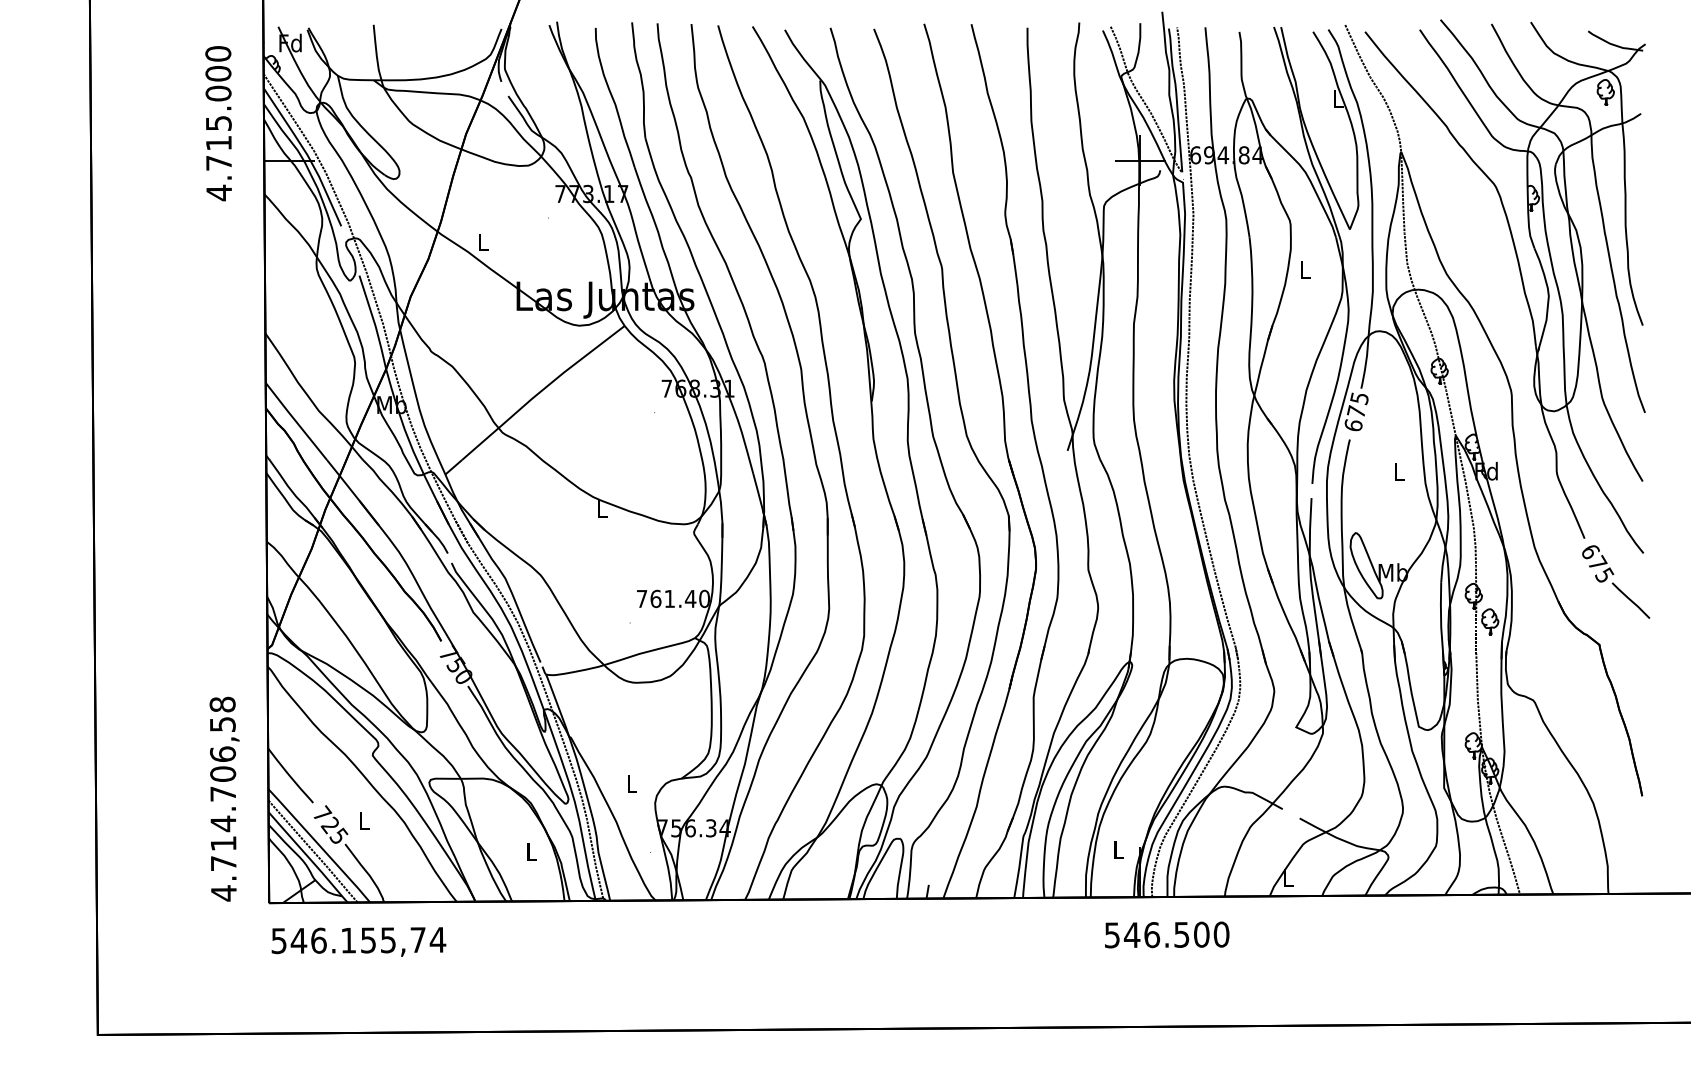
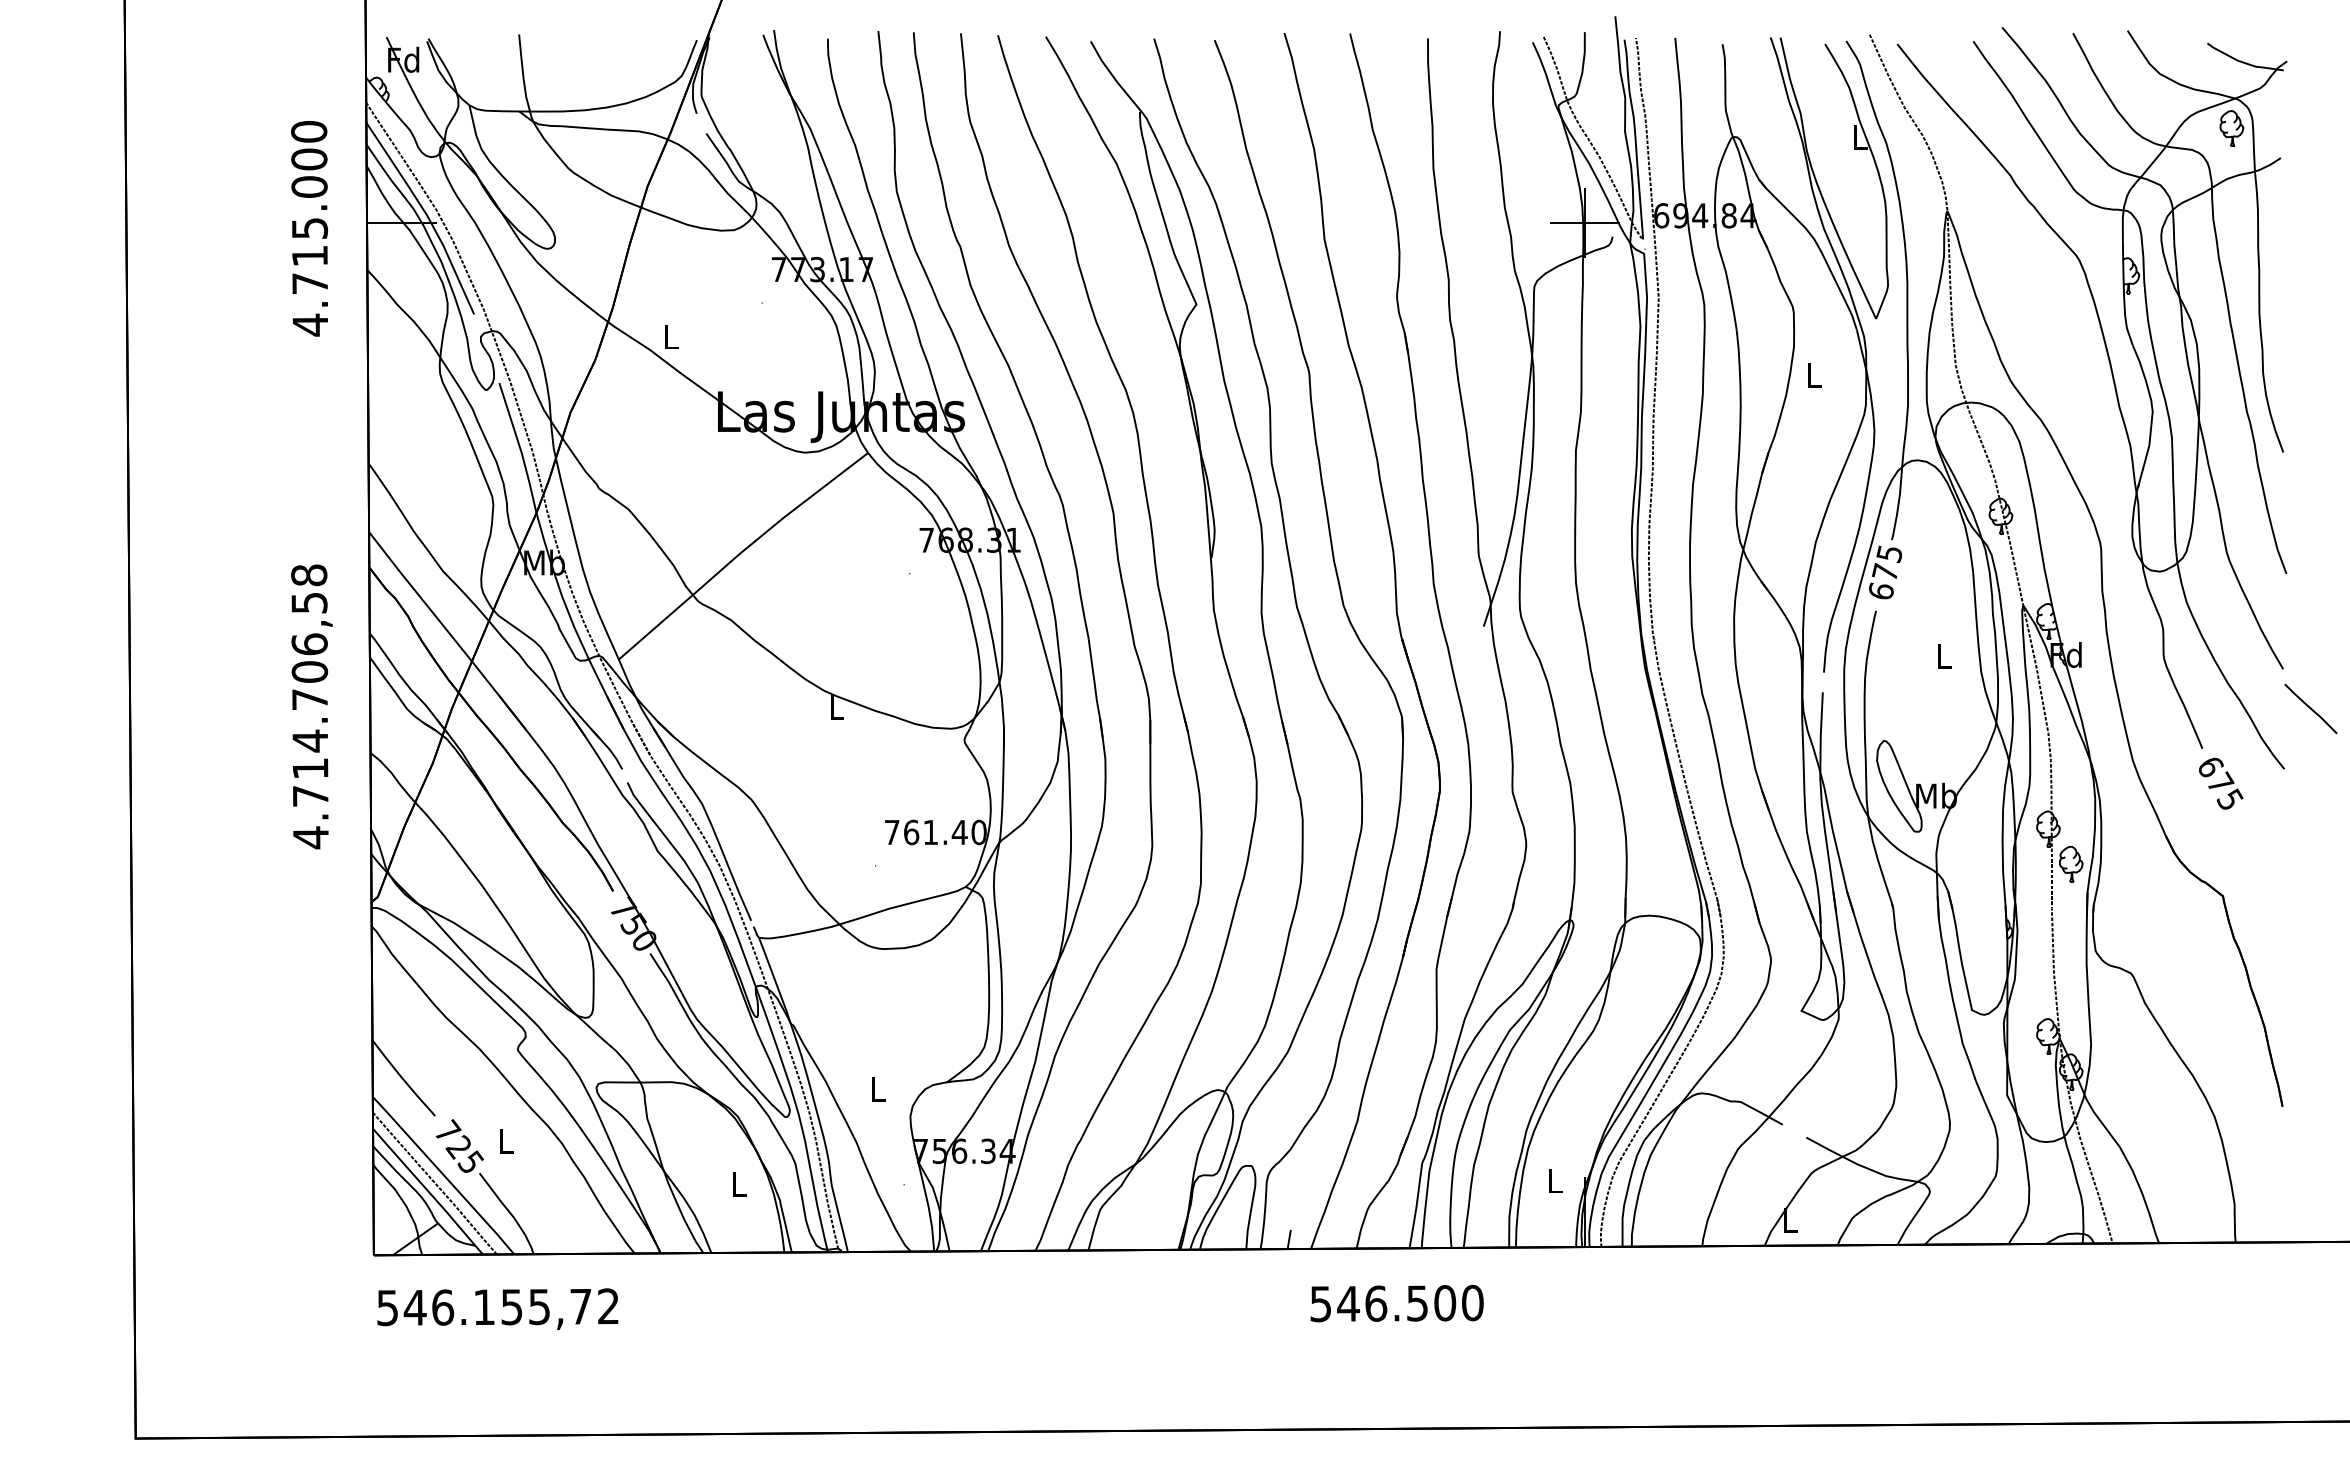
text: (218, 123) -> (309, 228), moved
line: (1630, 600) -> (2310, 708), moved
text: (224, 798) -> (311, 706), moved
text: (1166, 934) -> (1396, 1303), moved
text: (437, 939) -> (608, 1306), 546.155,74 -> 546.155,72

